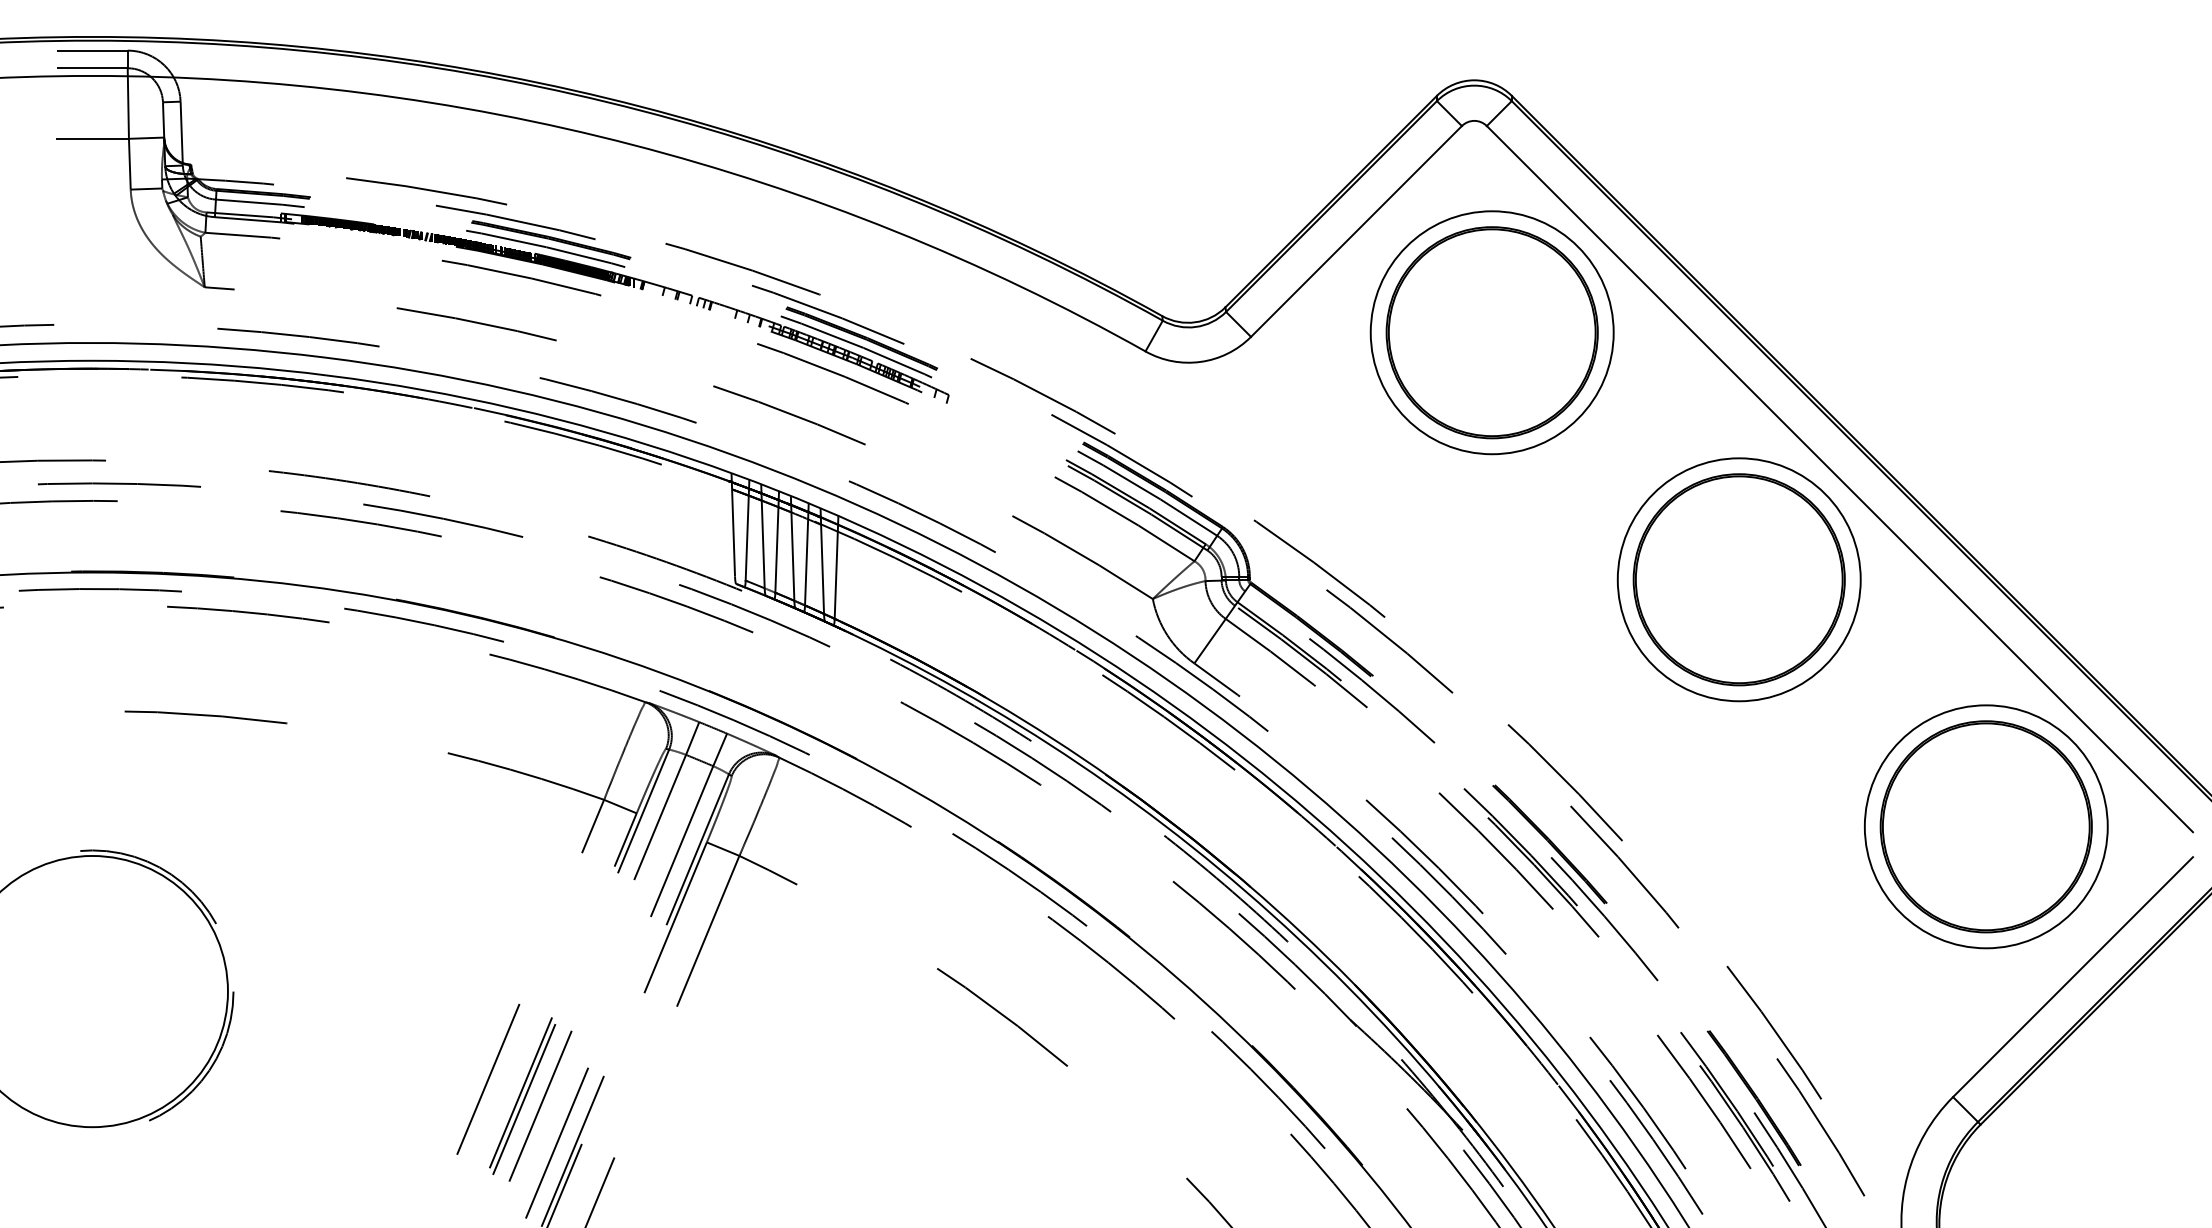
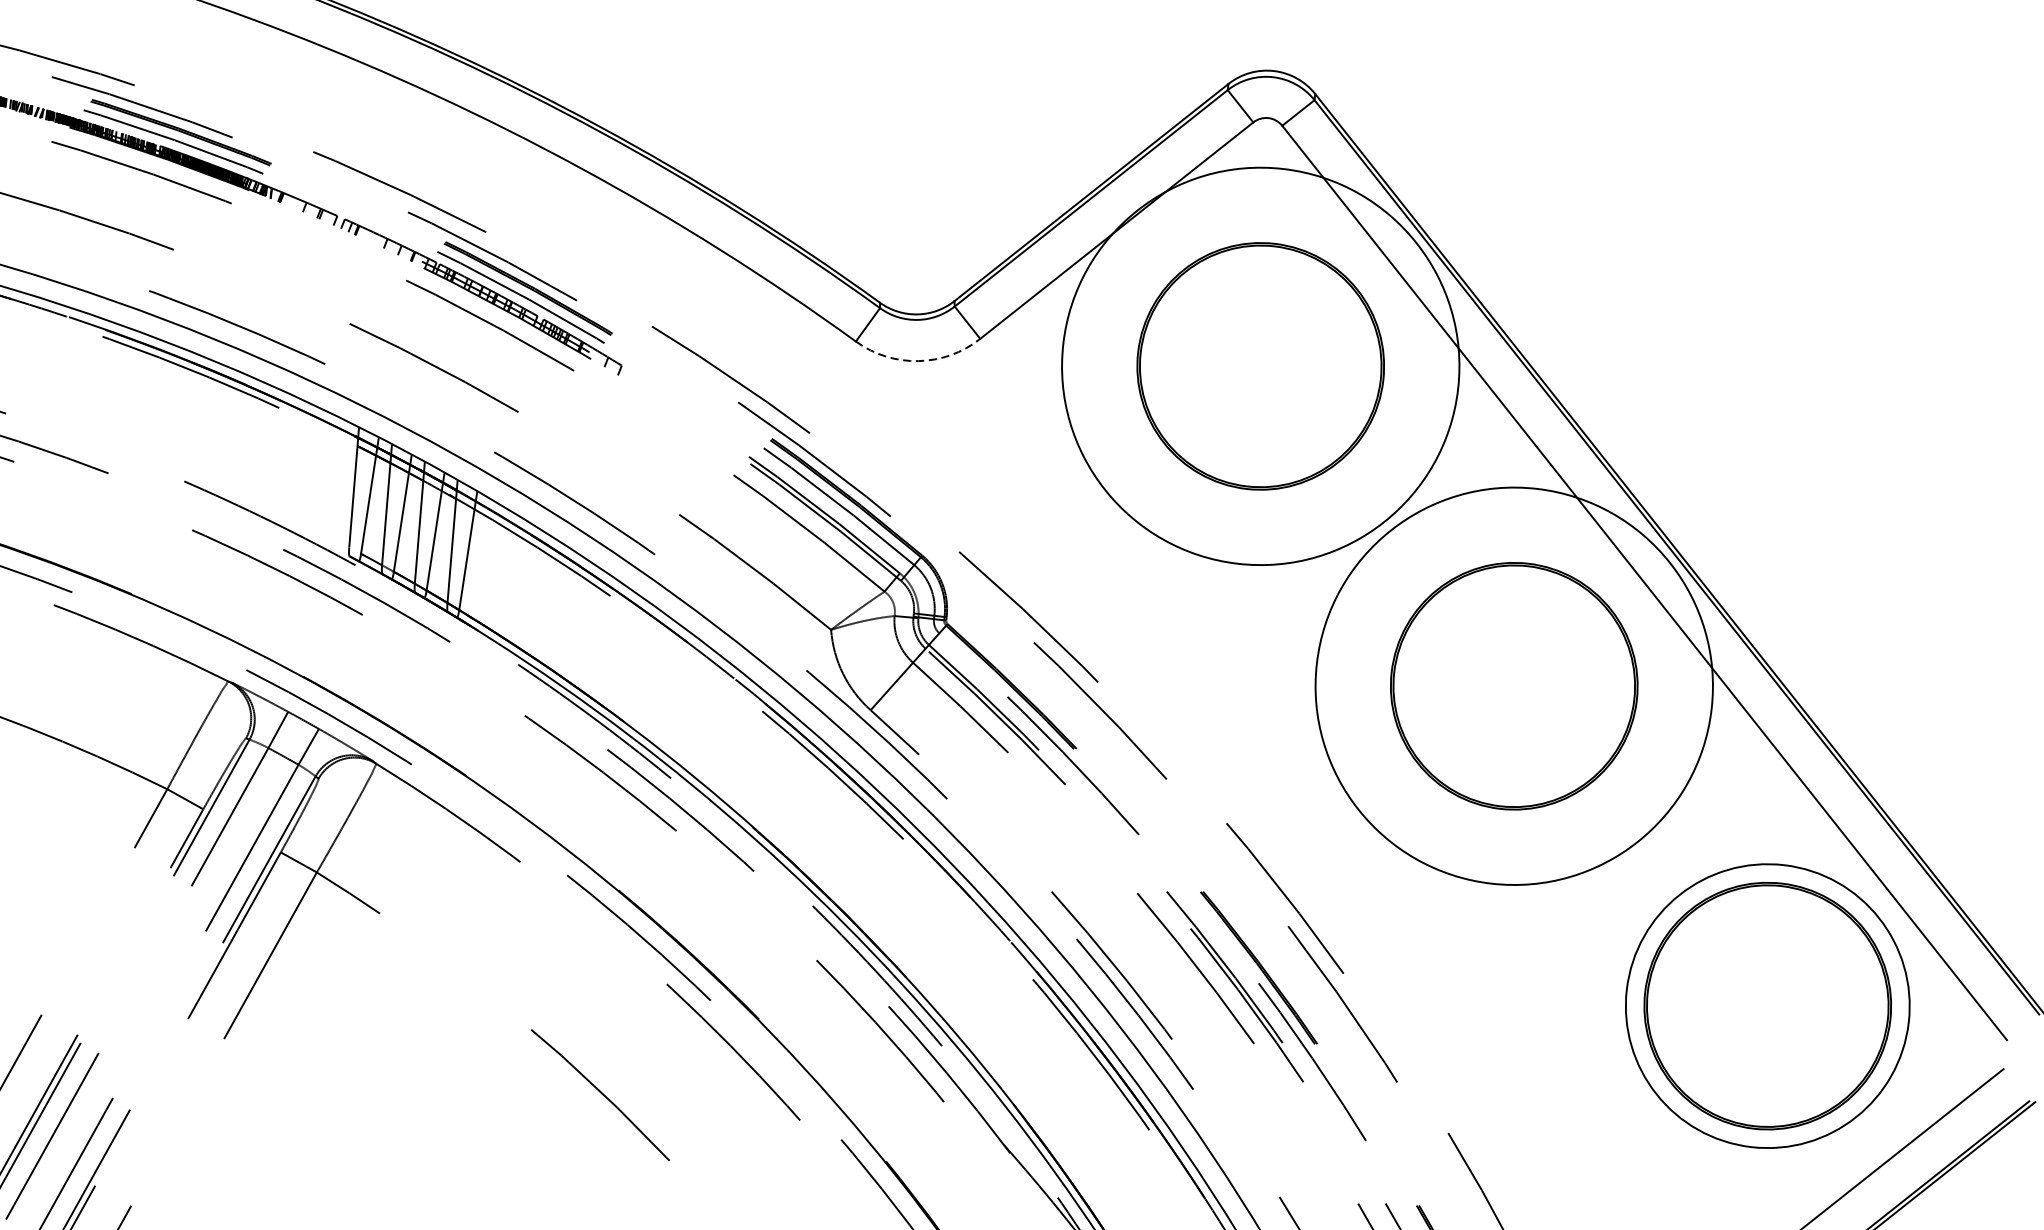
circle: (1491, 332) -> (1259, 366), size x1.4
arc: (1200, 361) -> (918, 360), solid -> dashed
circle: (1738, 579) -> (1513, 685), size x1.4

